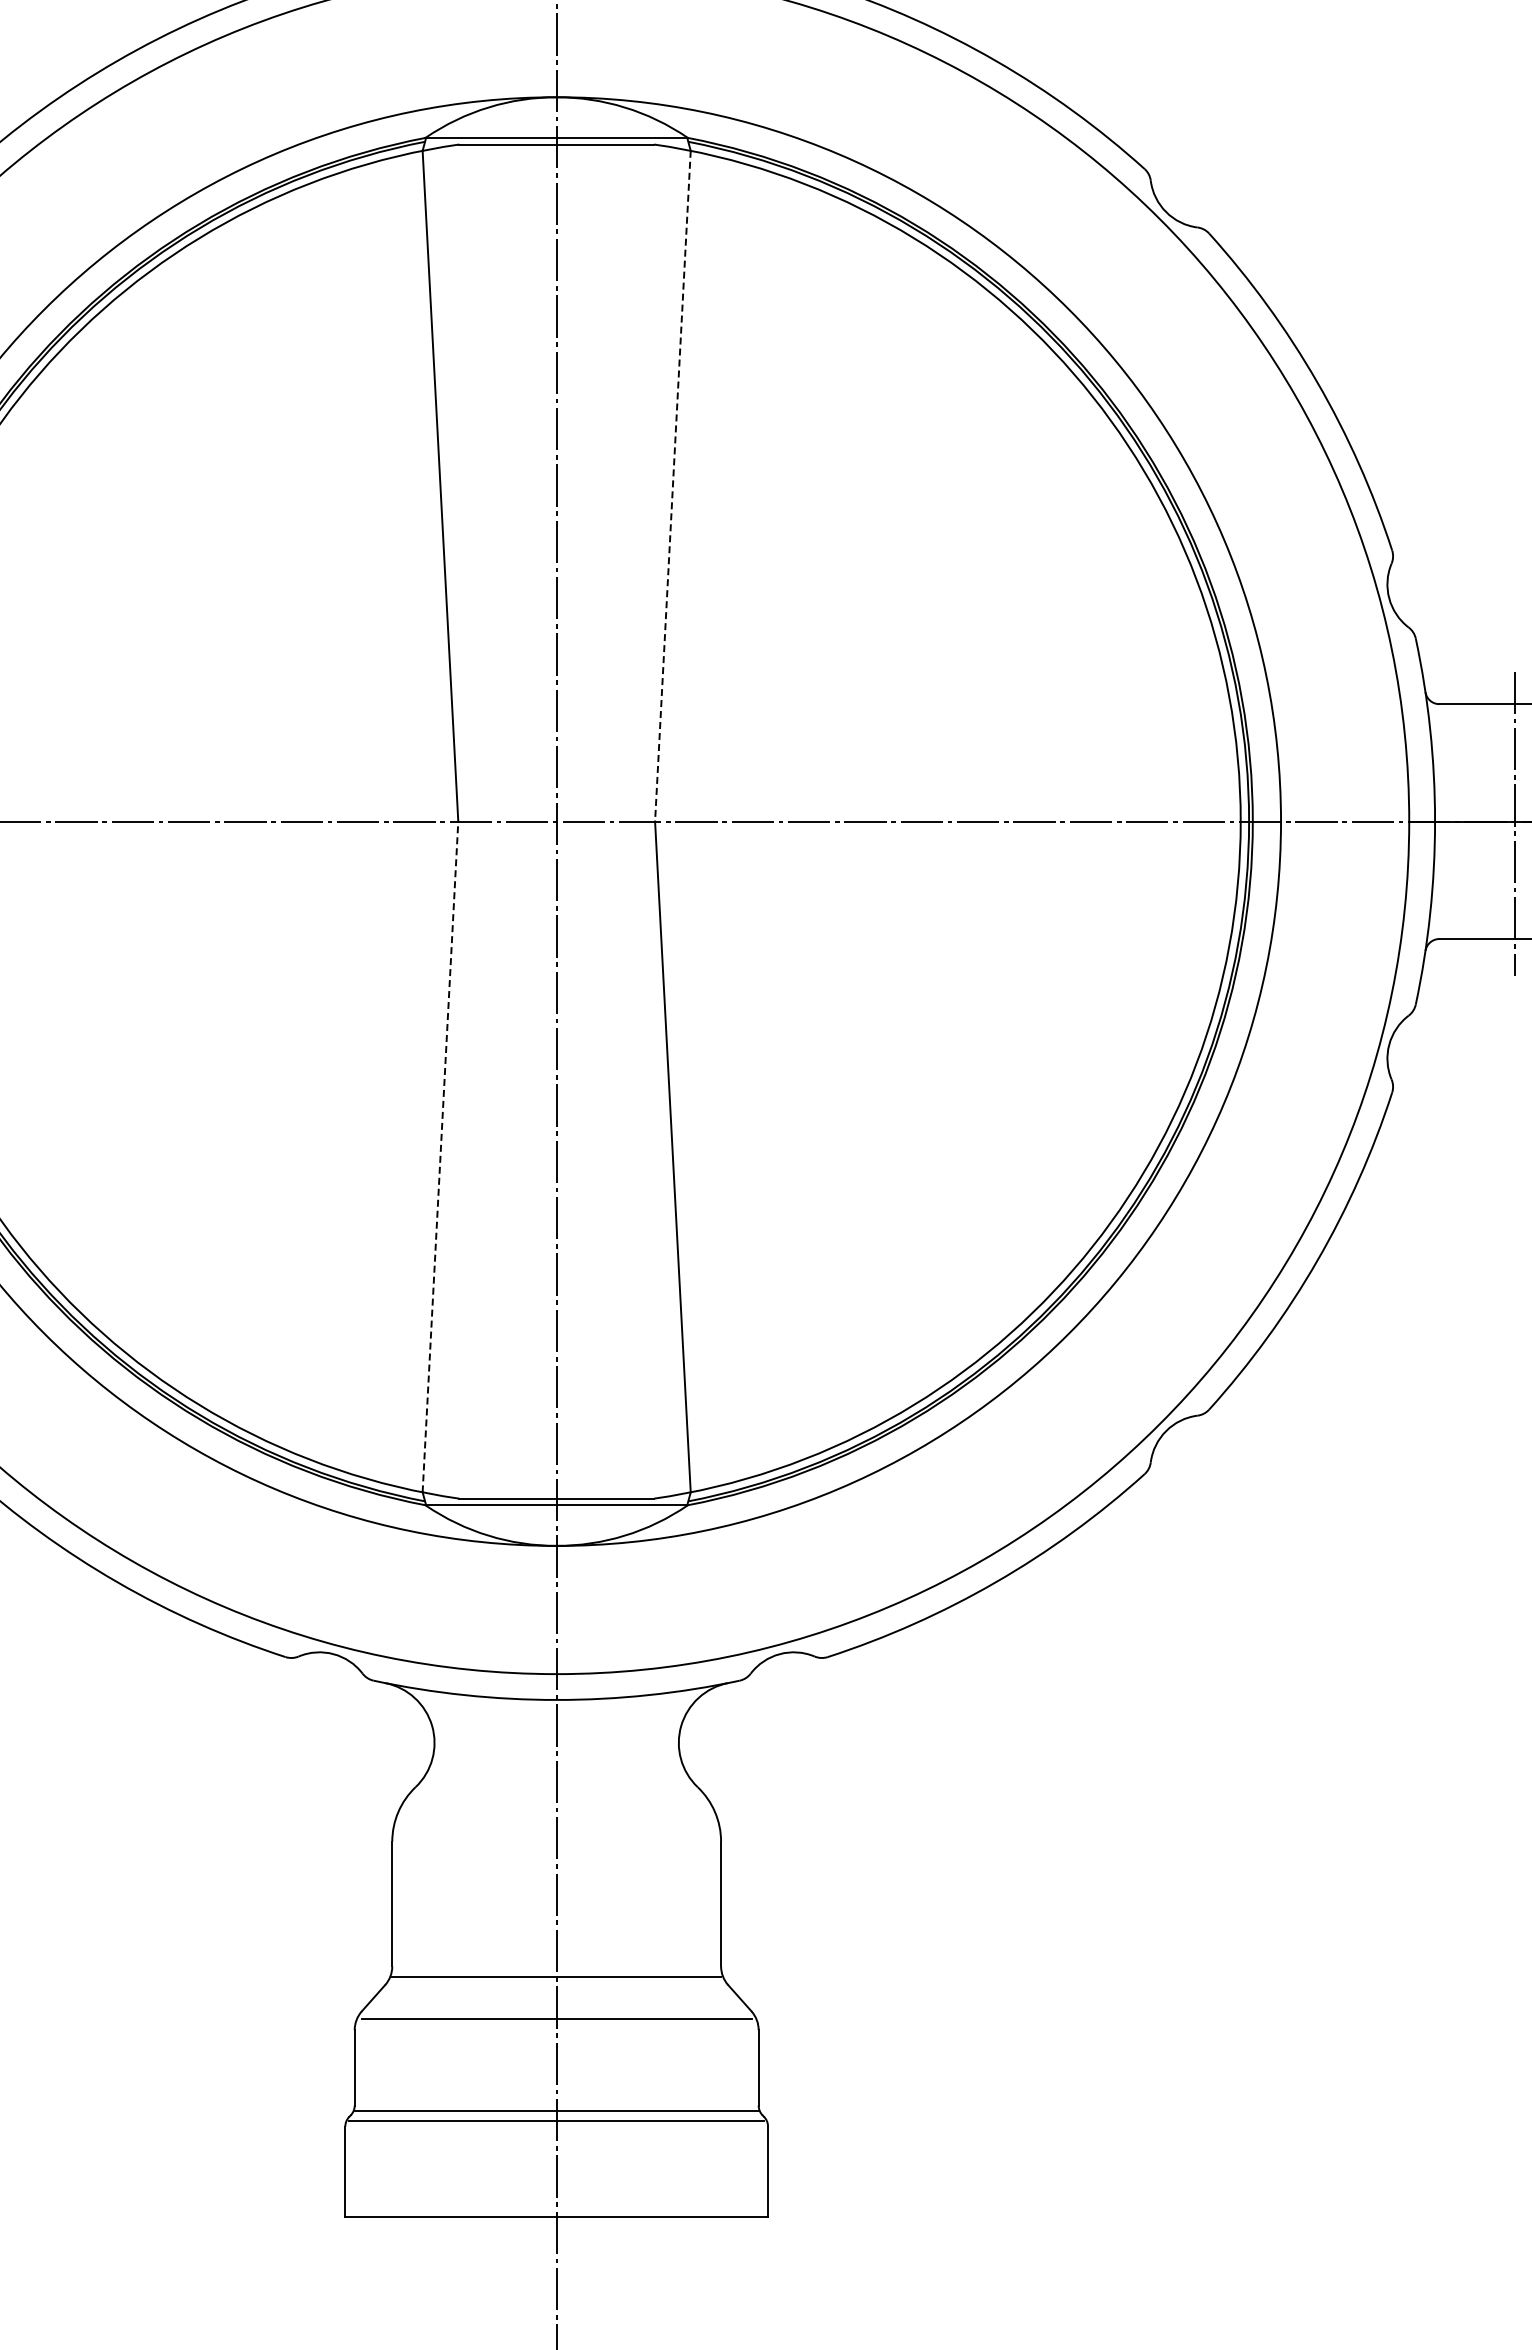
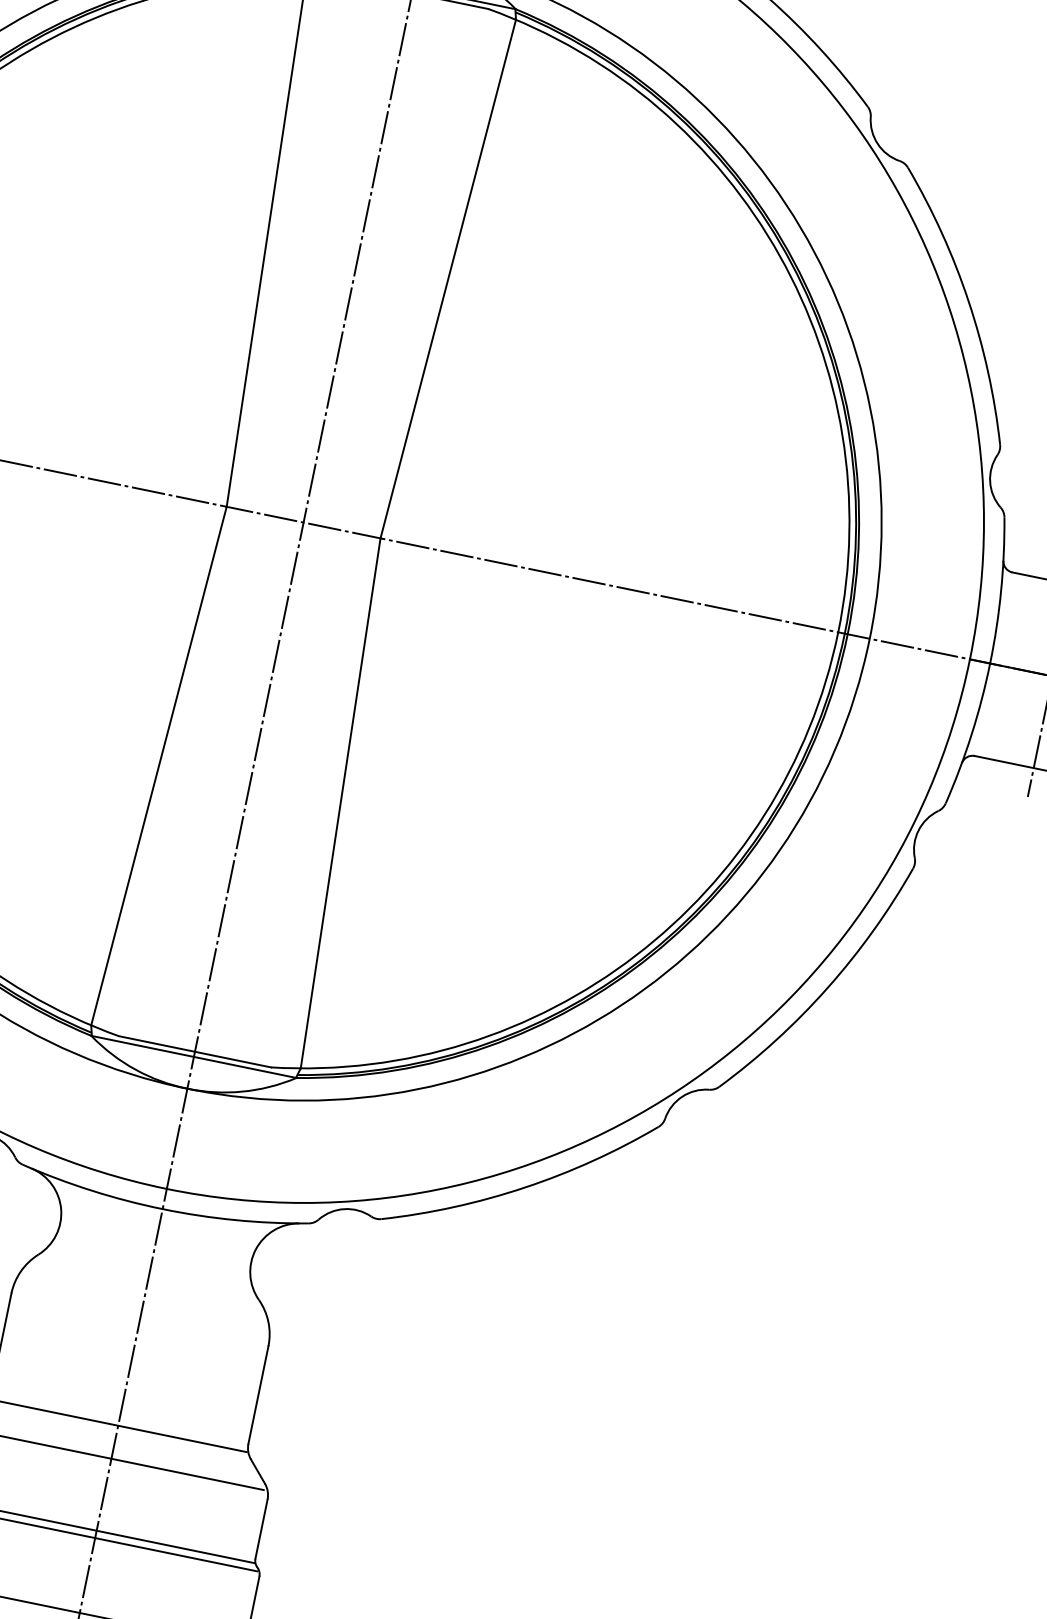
line: (672, 486) -> (447, 279), dashed -> solid
line: (440, 1156) -> (159, 765), dashed -> solid

